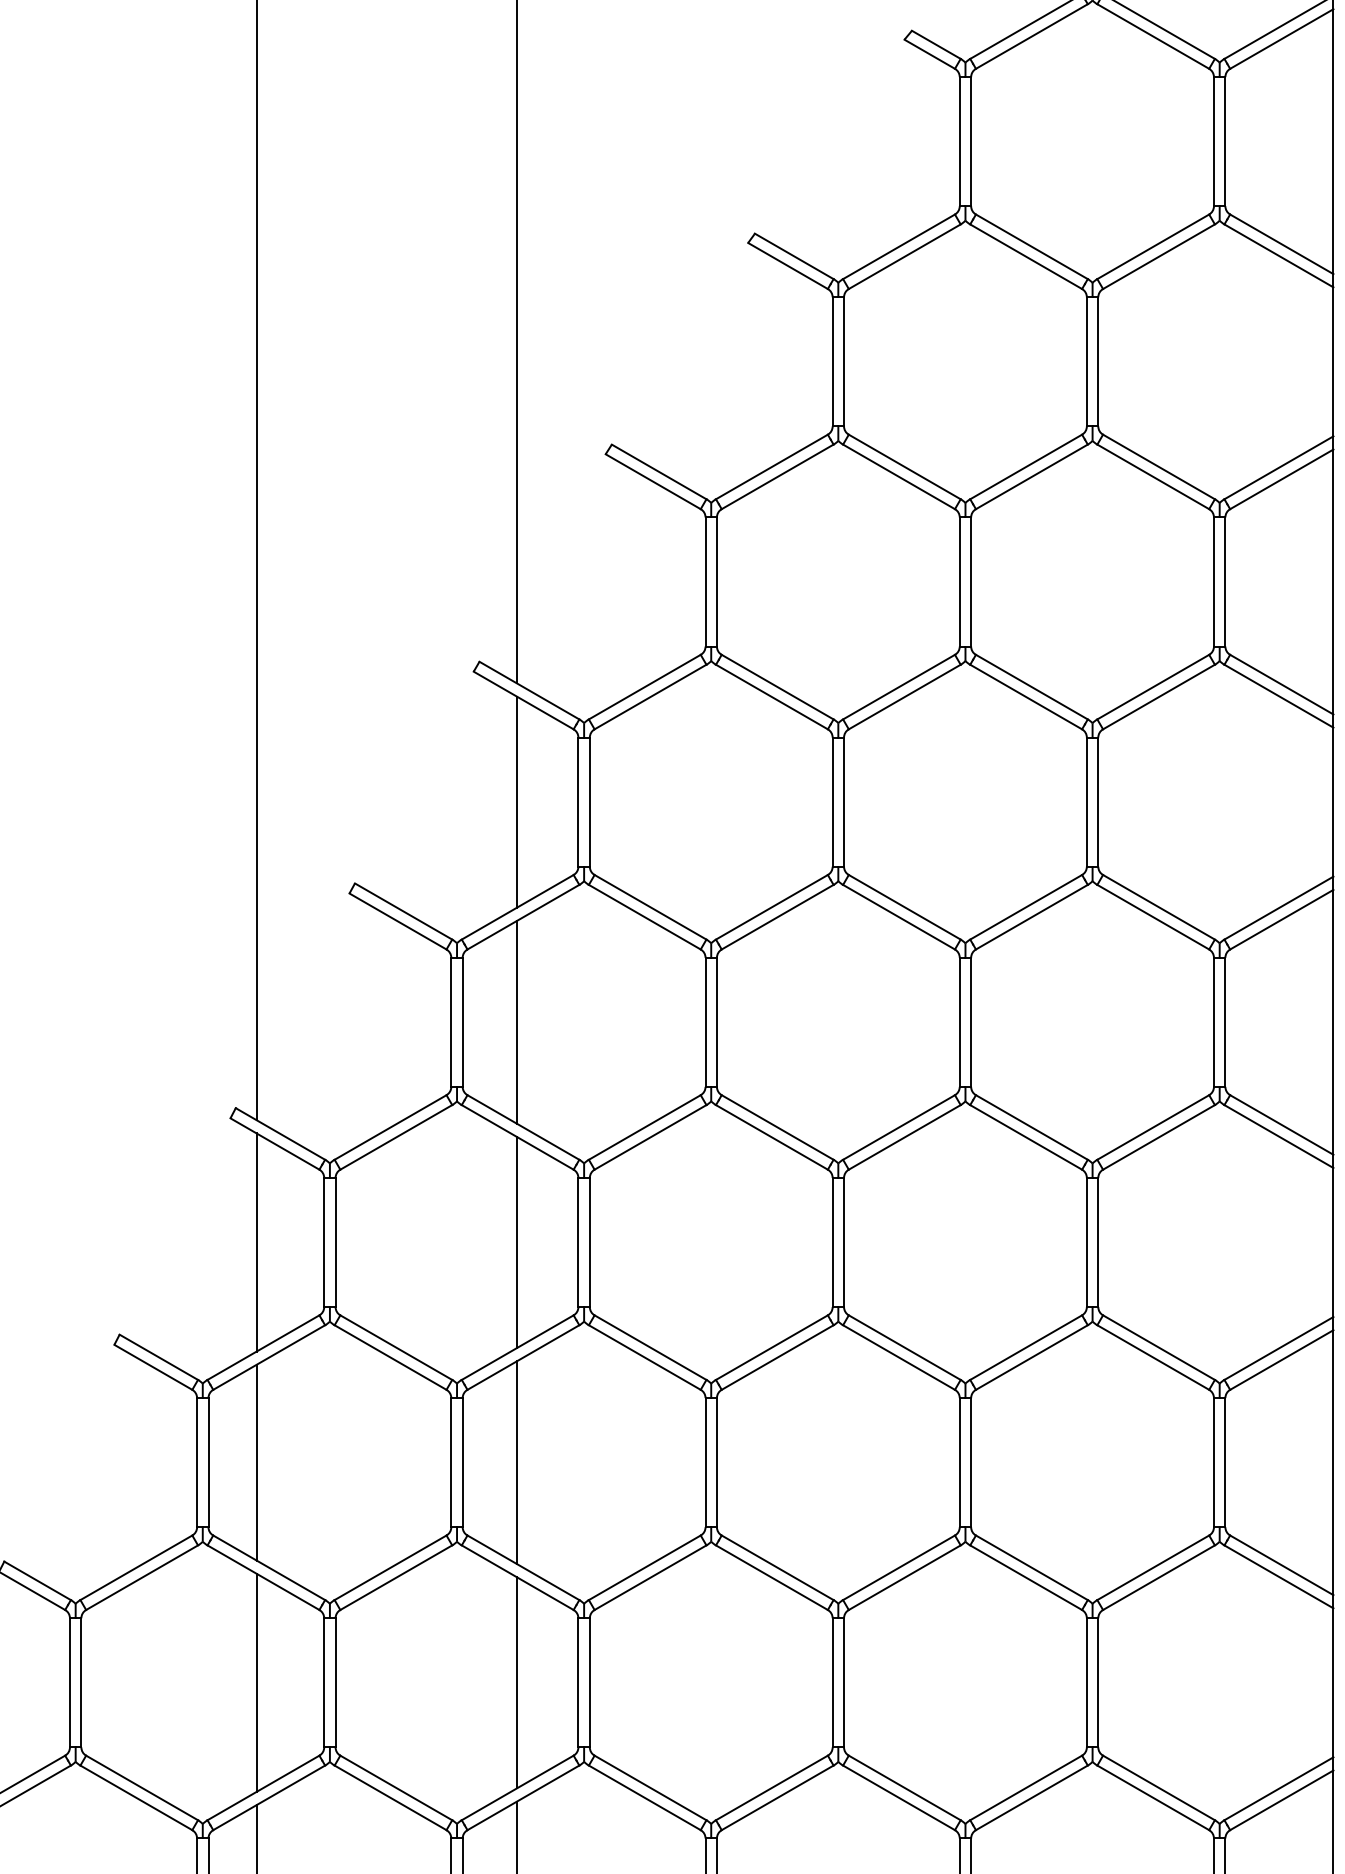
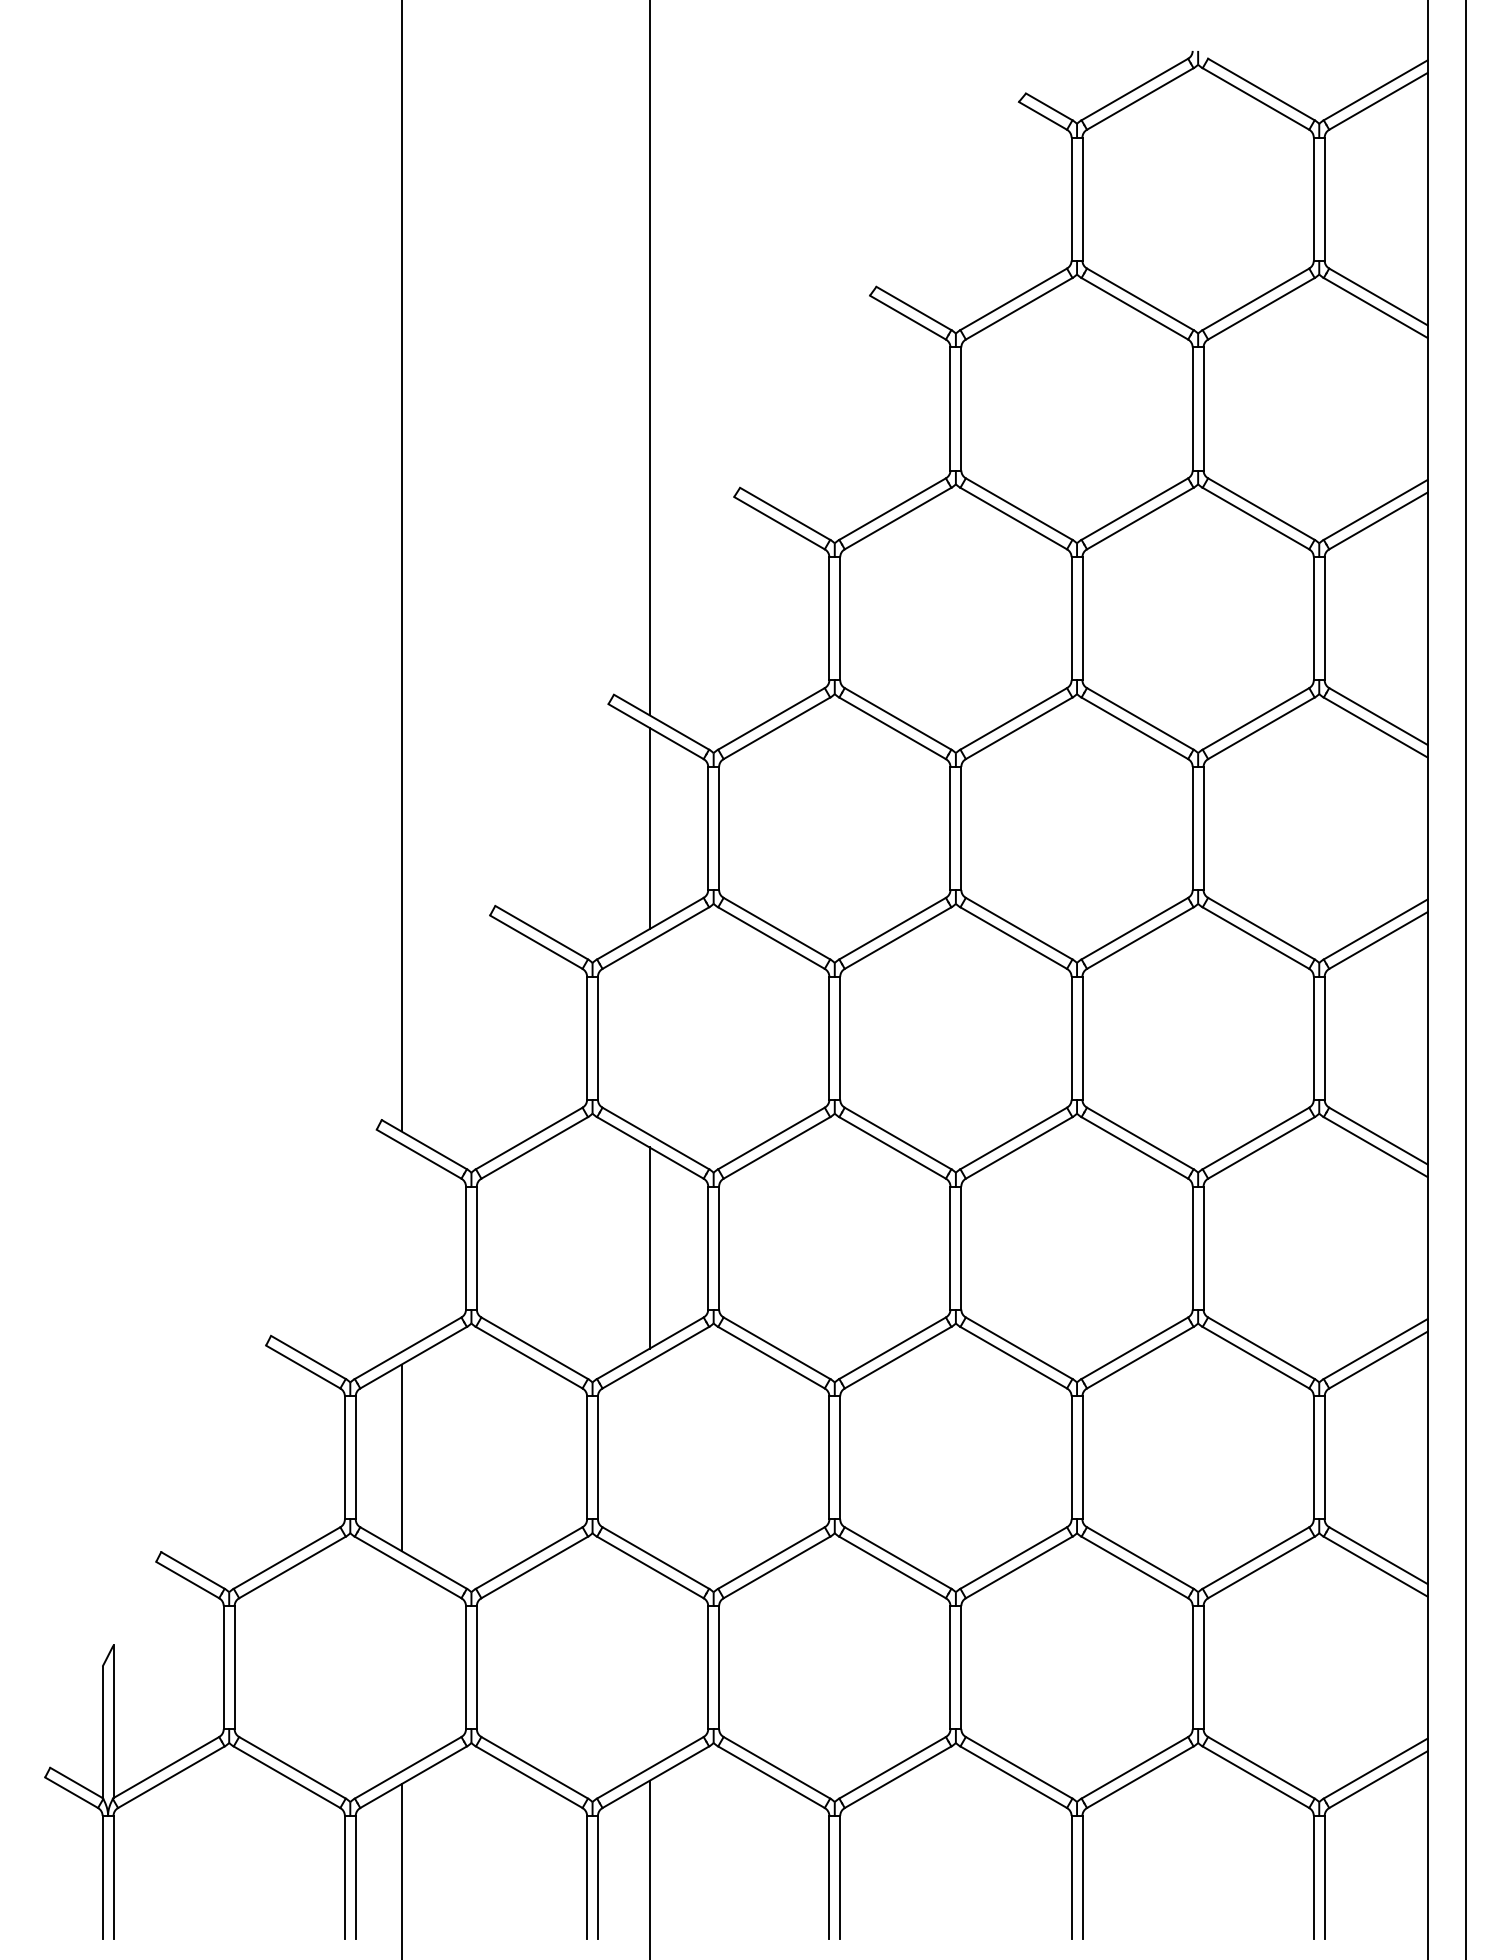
line: (516, 1021) -> (649, 1037), removed
line: (256, 1242) -> (401, 1248), removed
line: (516, 1462) -> (649, 1457), removed
line: (256, 1682) -> (401, 1667), removed
line: (516, 1682) -> (649, 1667), removed

